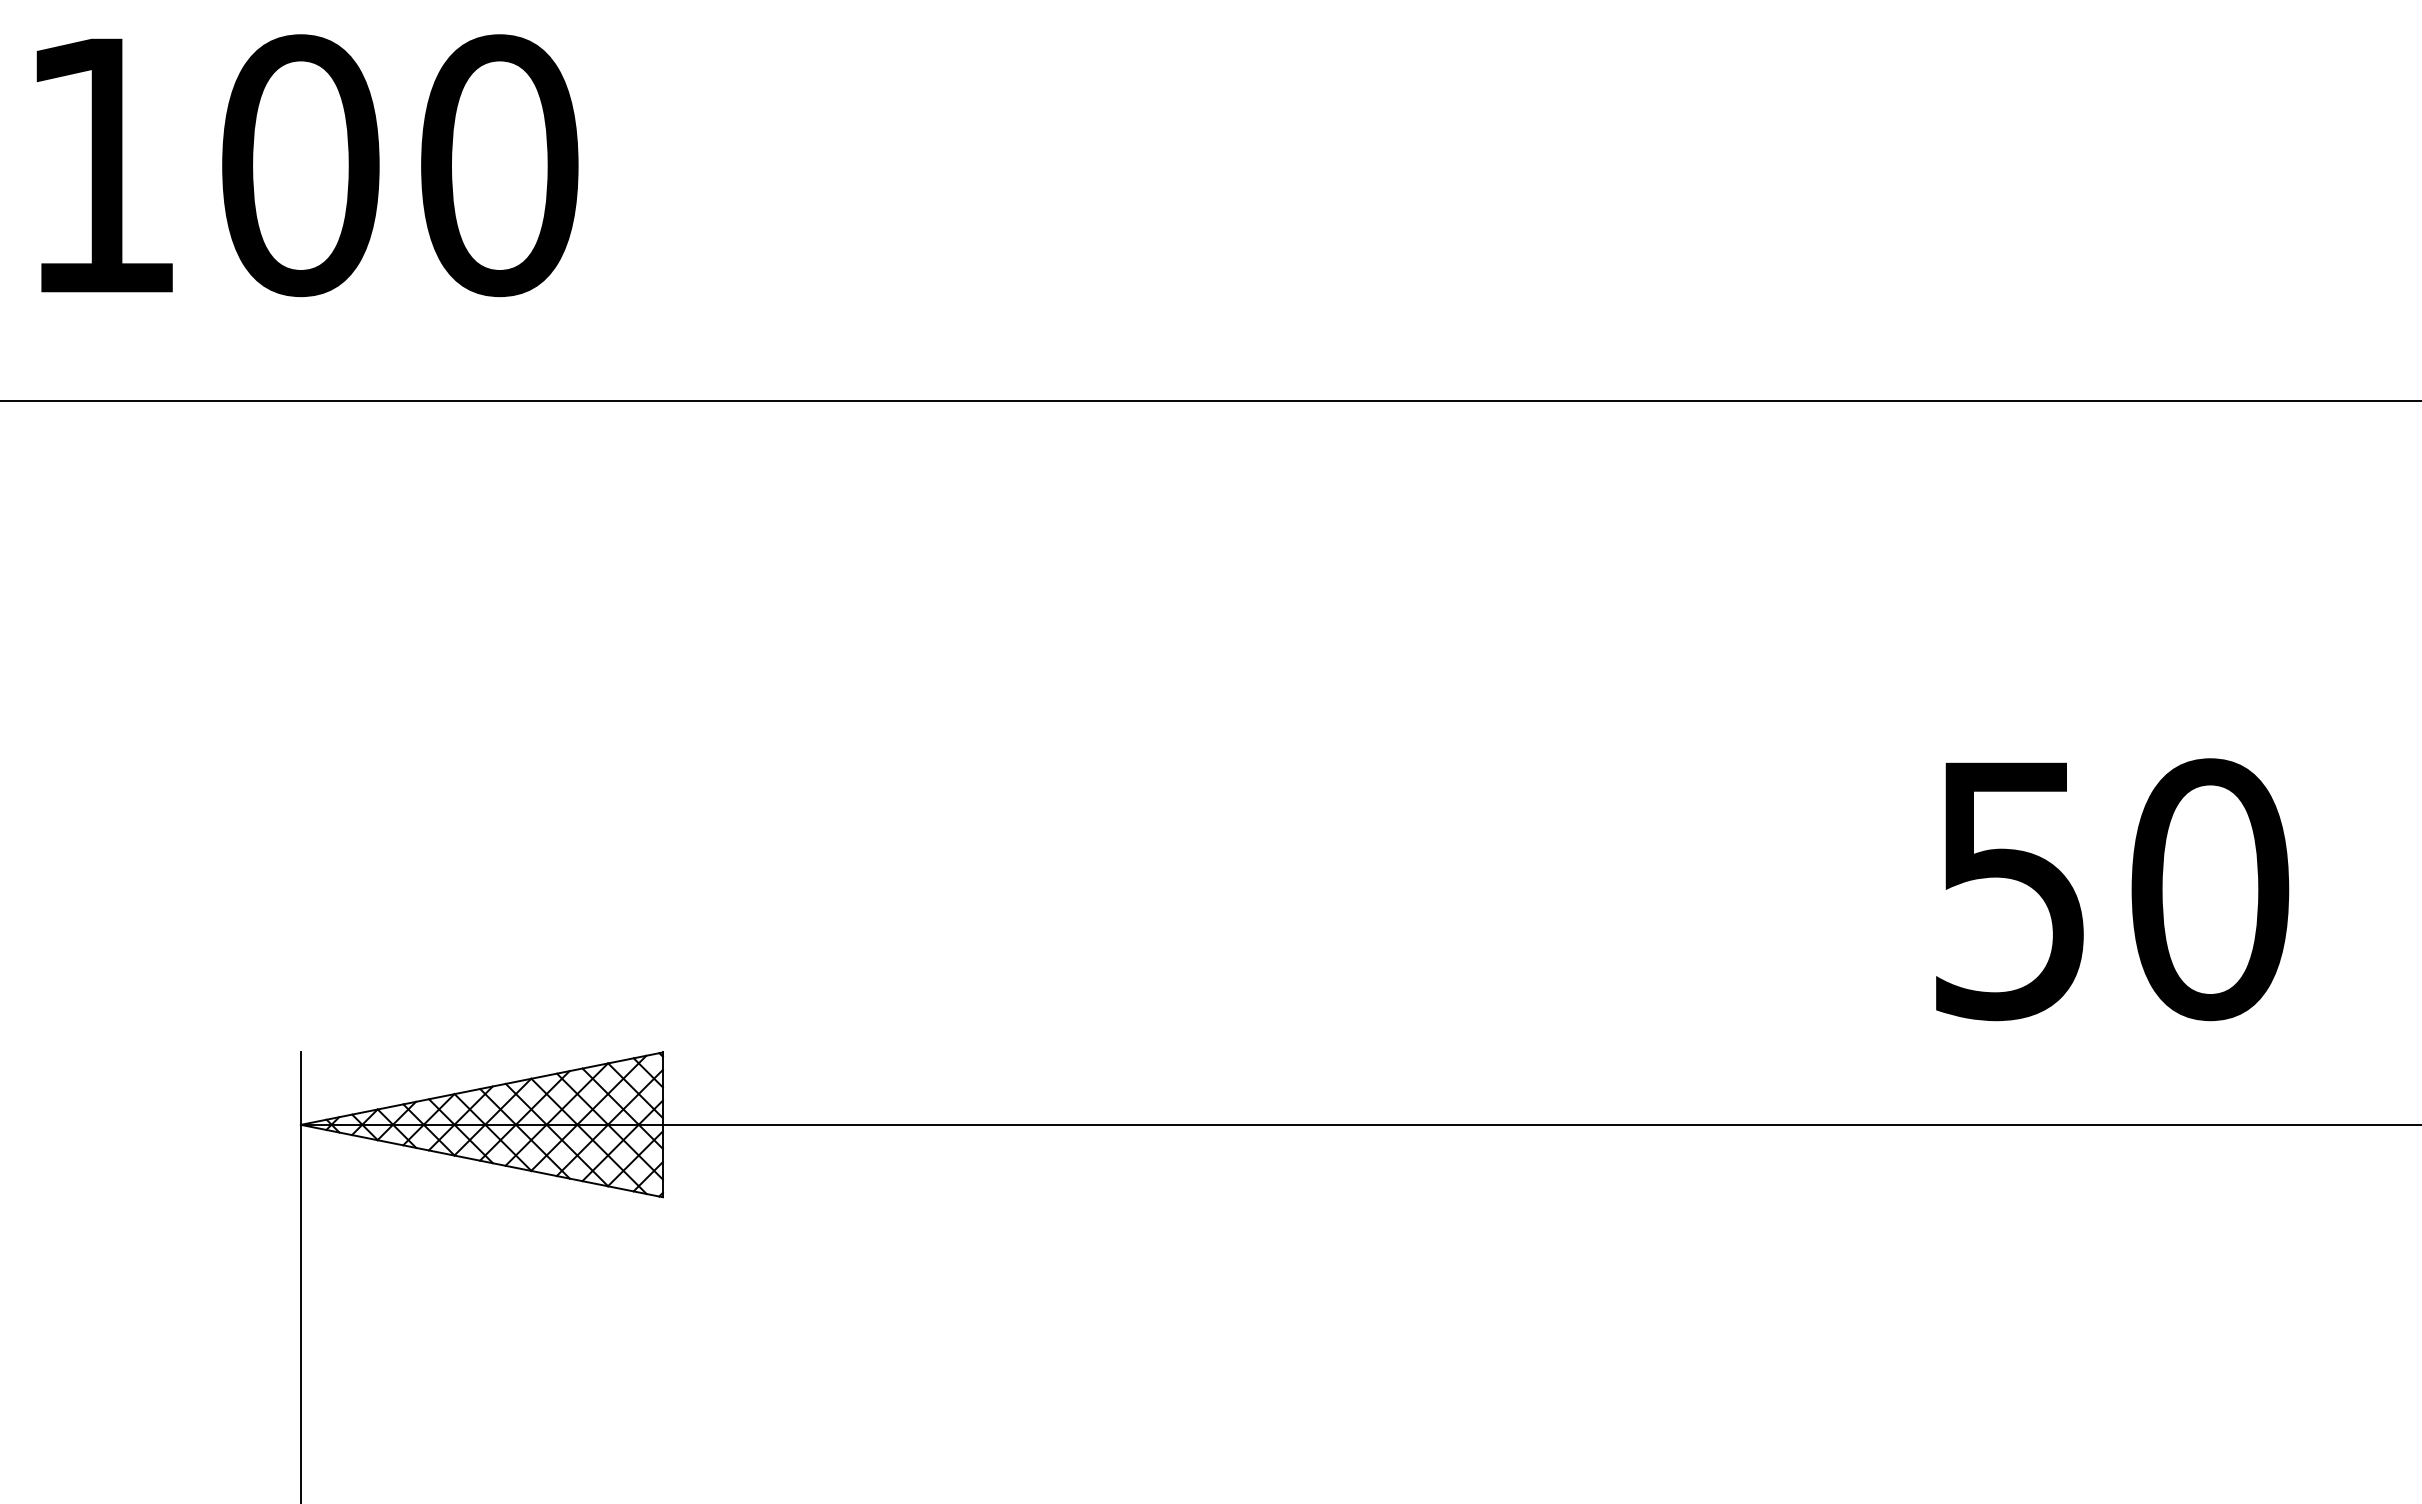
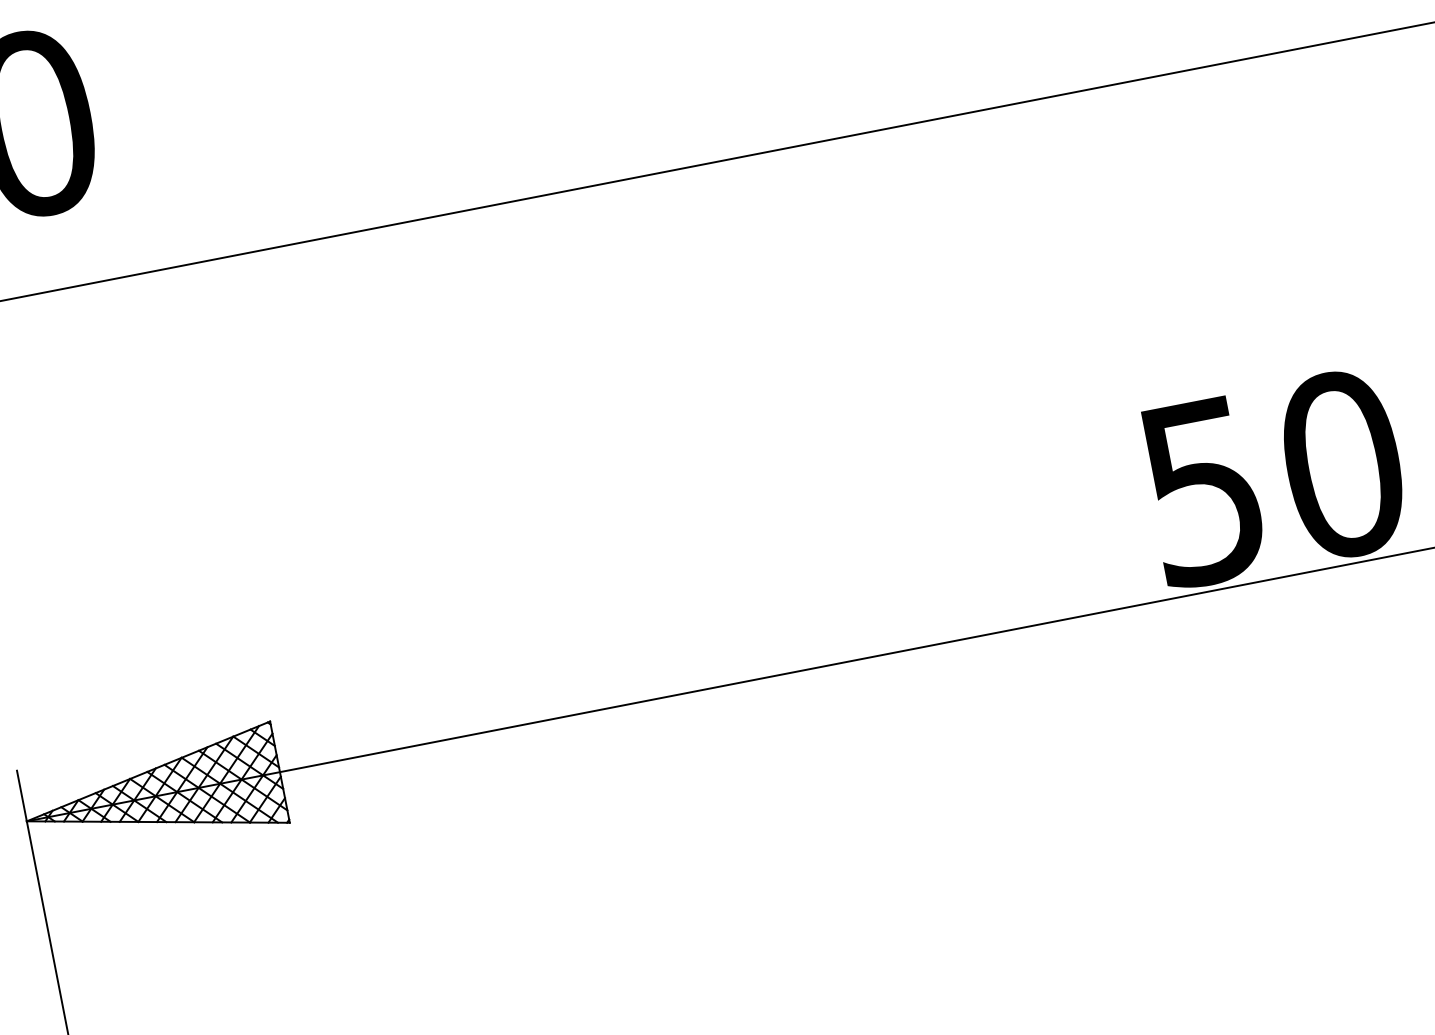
text: (2112, 889) -> (1274, 477), moved

